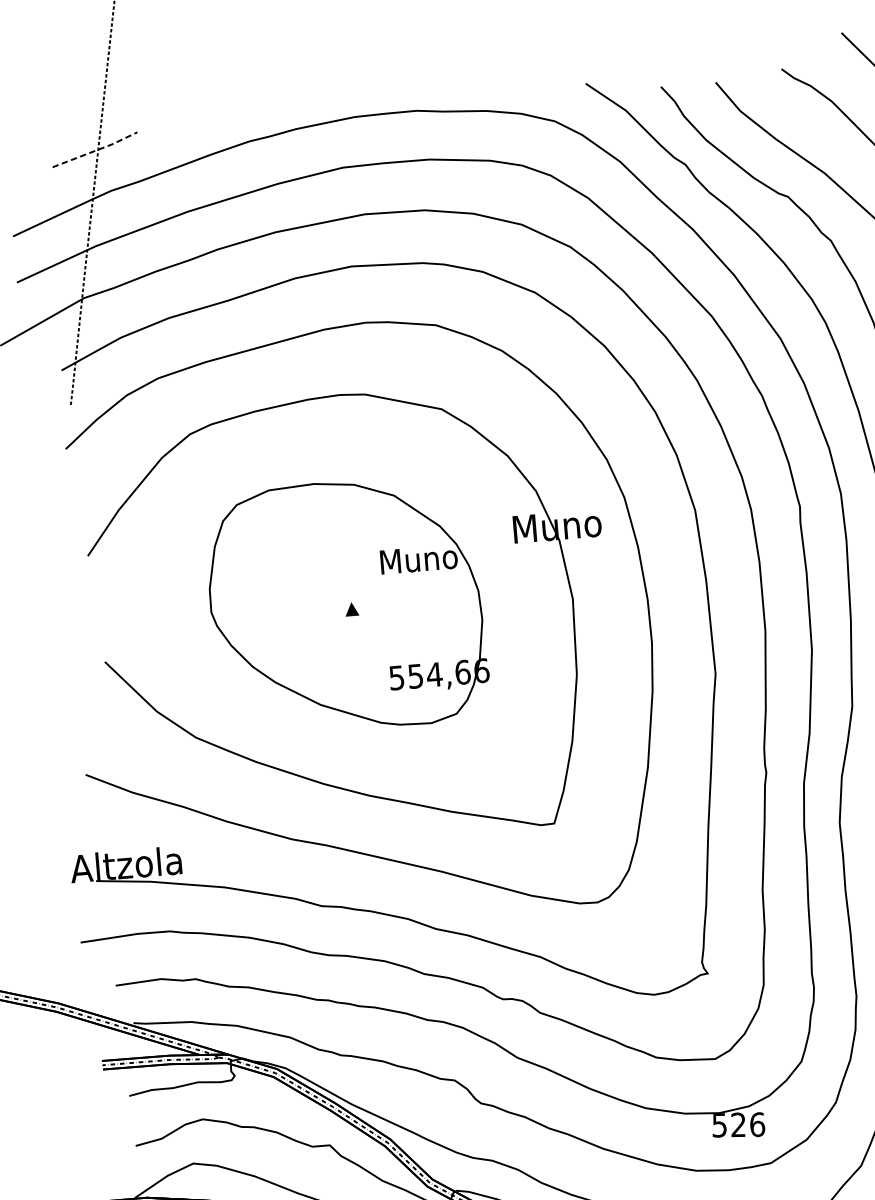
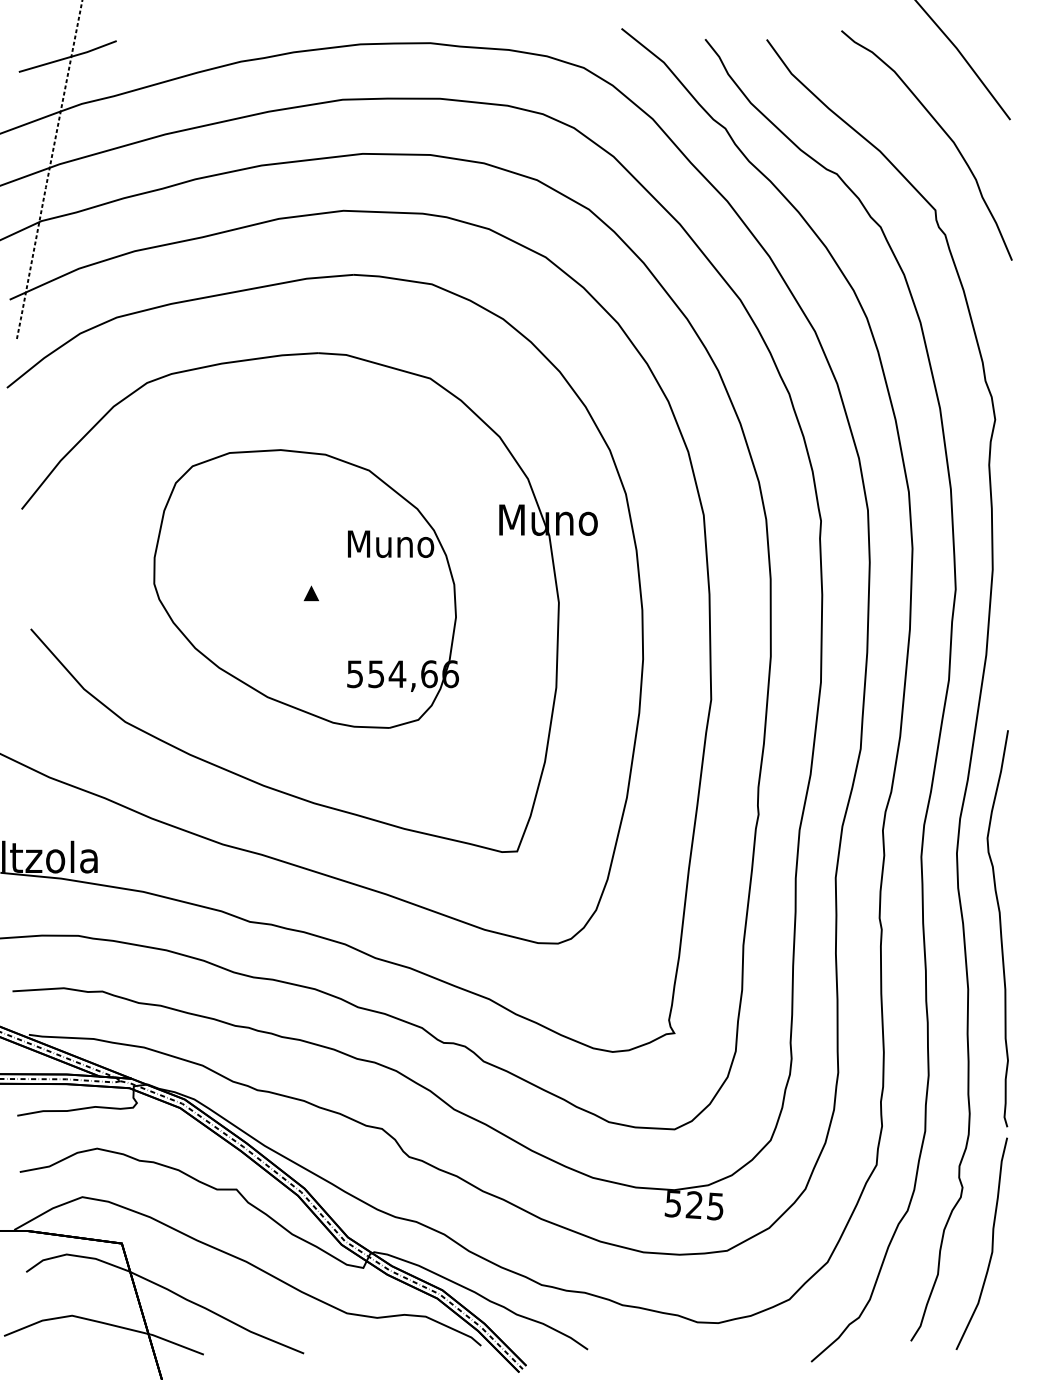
line: (96, 150) -> (69, 57), dashed -> solid
text: (757, 1124) -> (715, 1206), 526 -> 525

